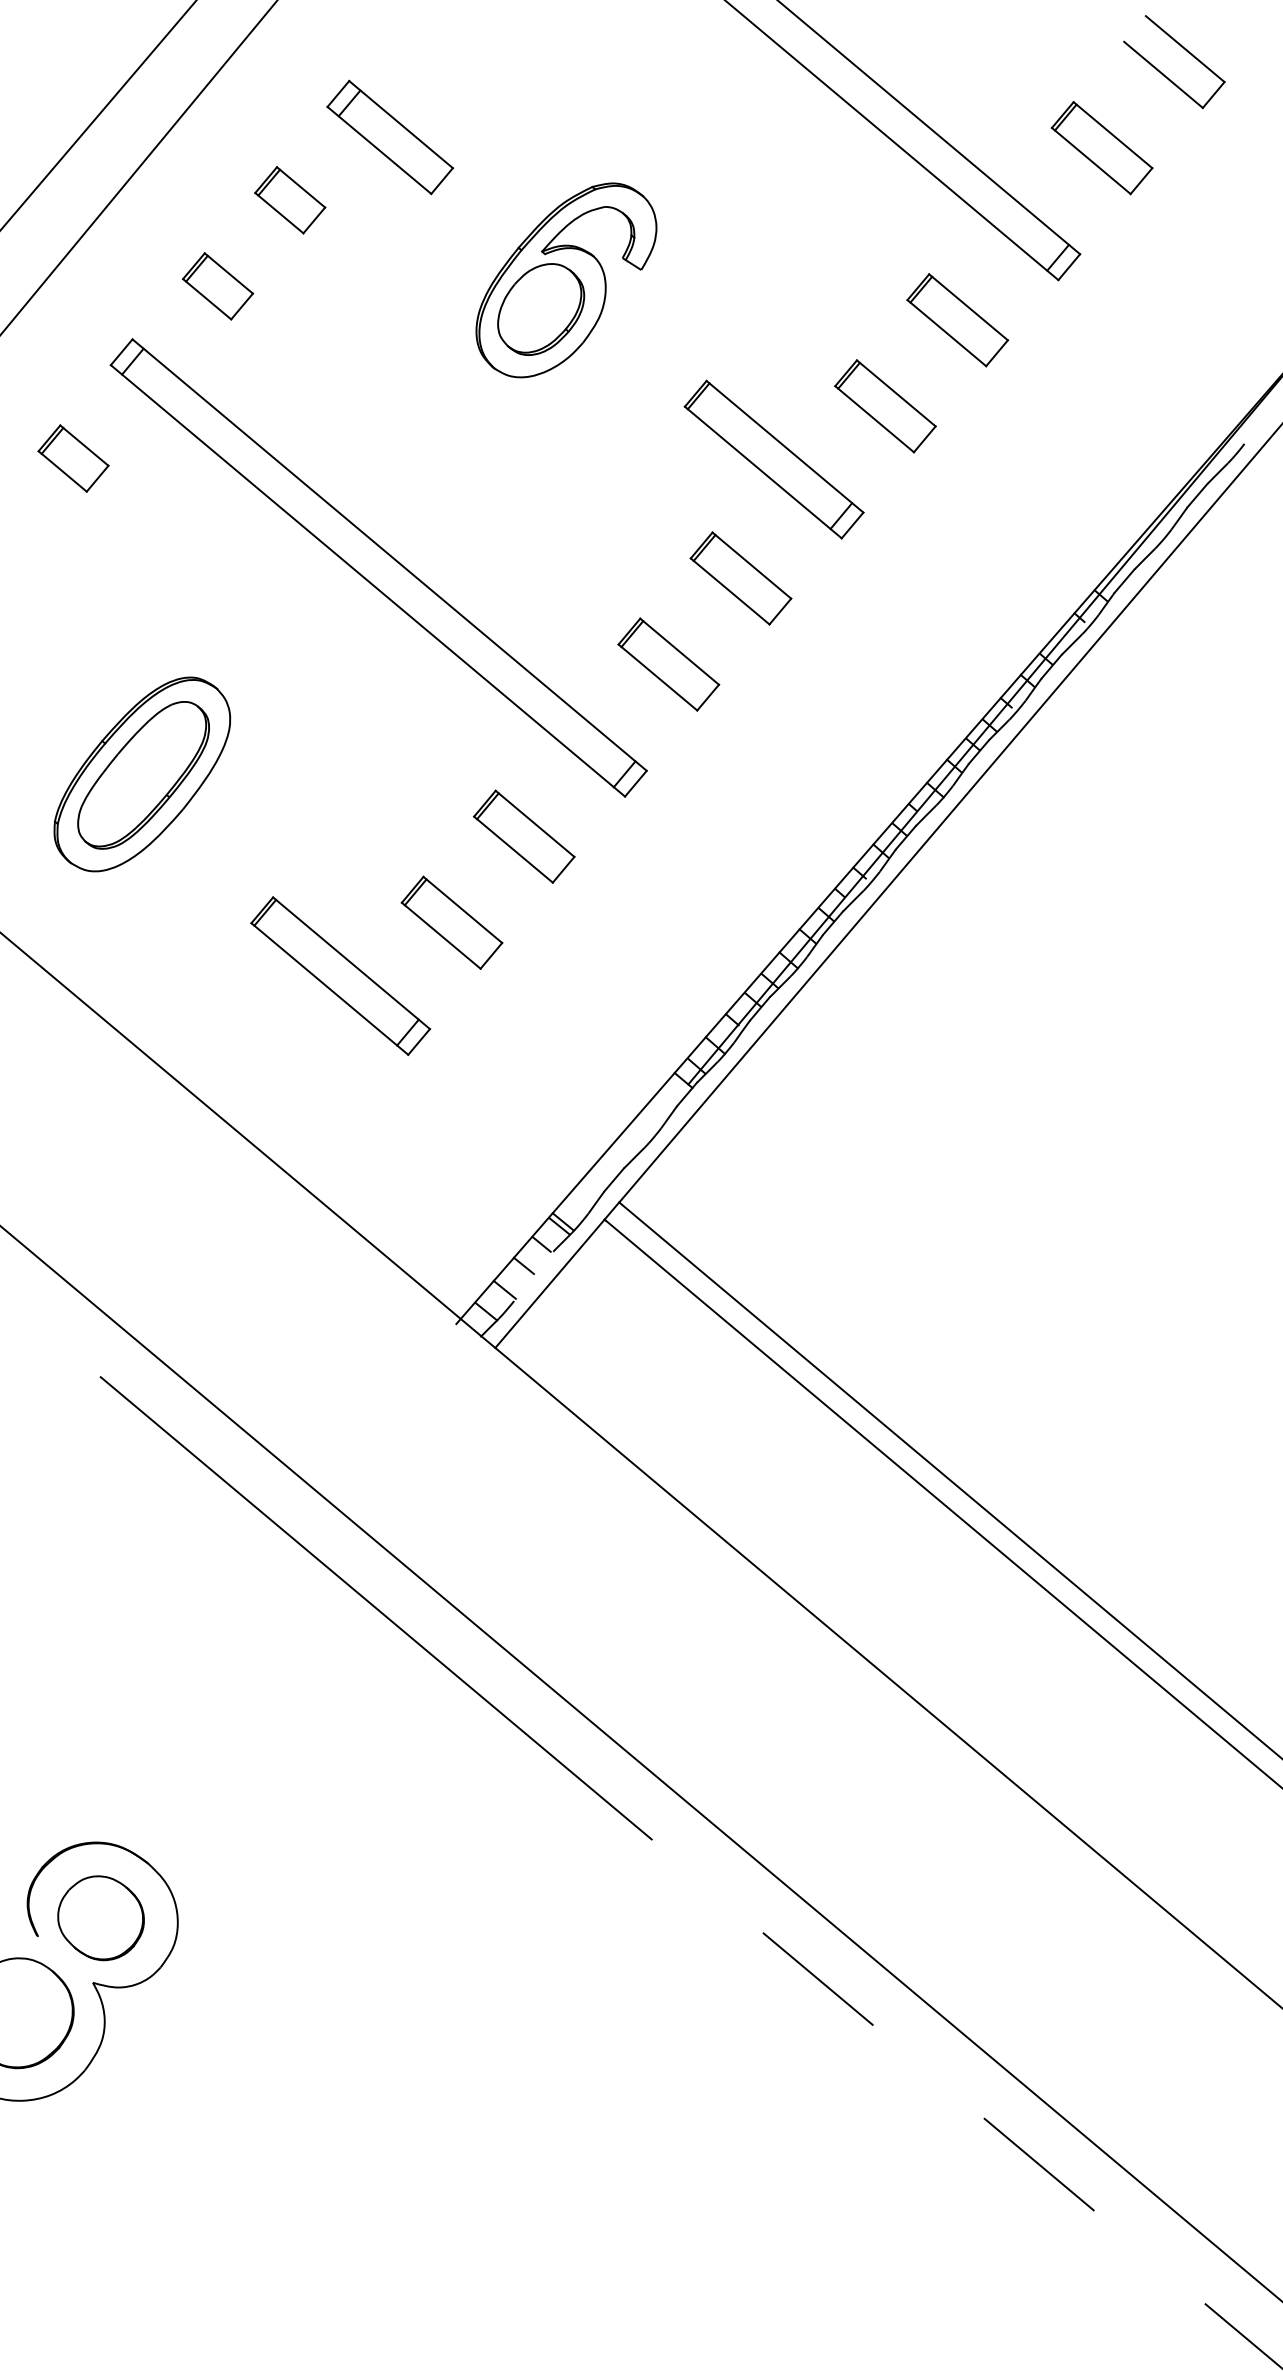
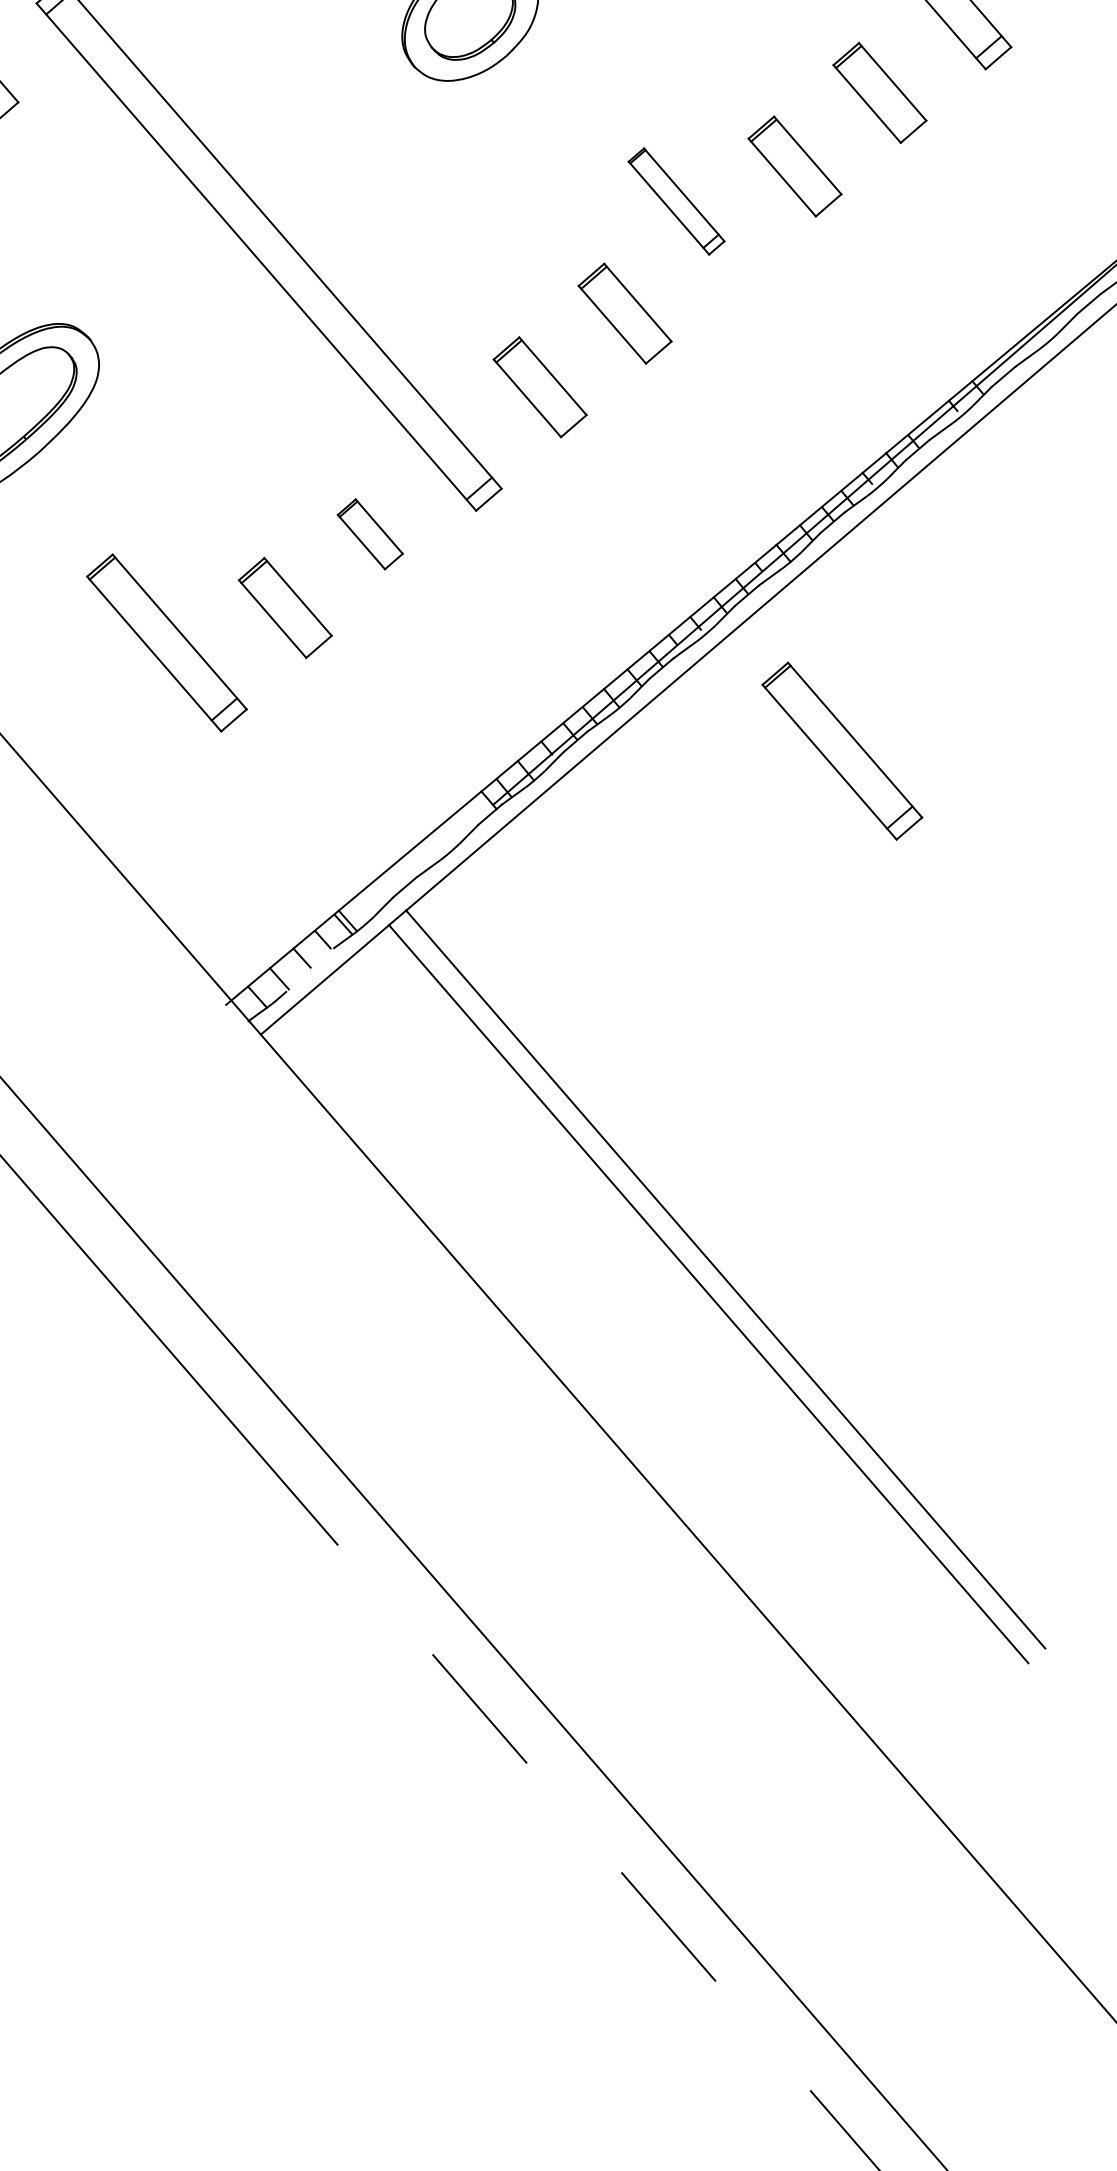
part: (773, 459) -> (676, 201), size x0.6
part: (524, 836) -> (370, 534), size x0.7
part: (1024, 975) -> (842, 750), added

